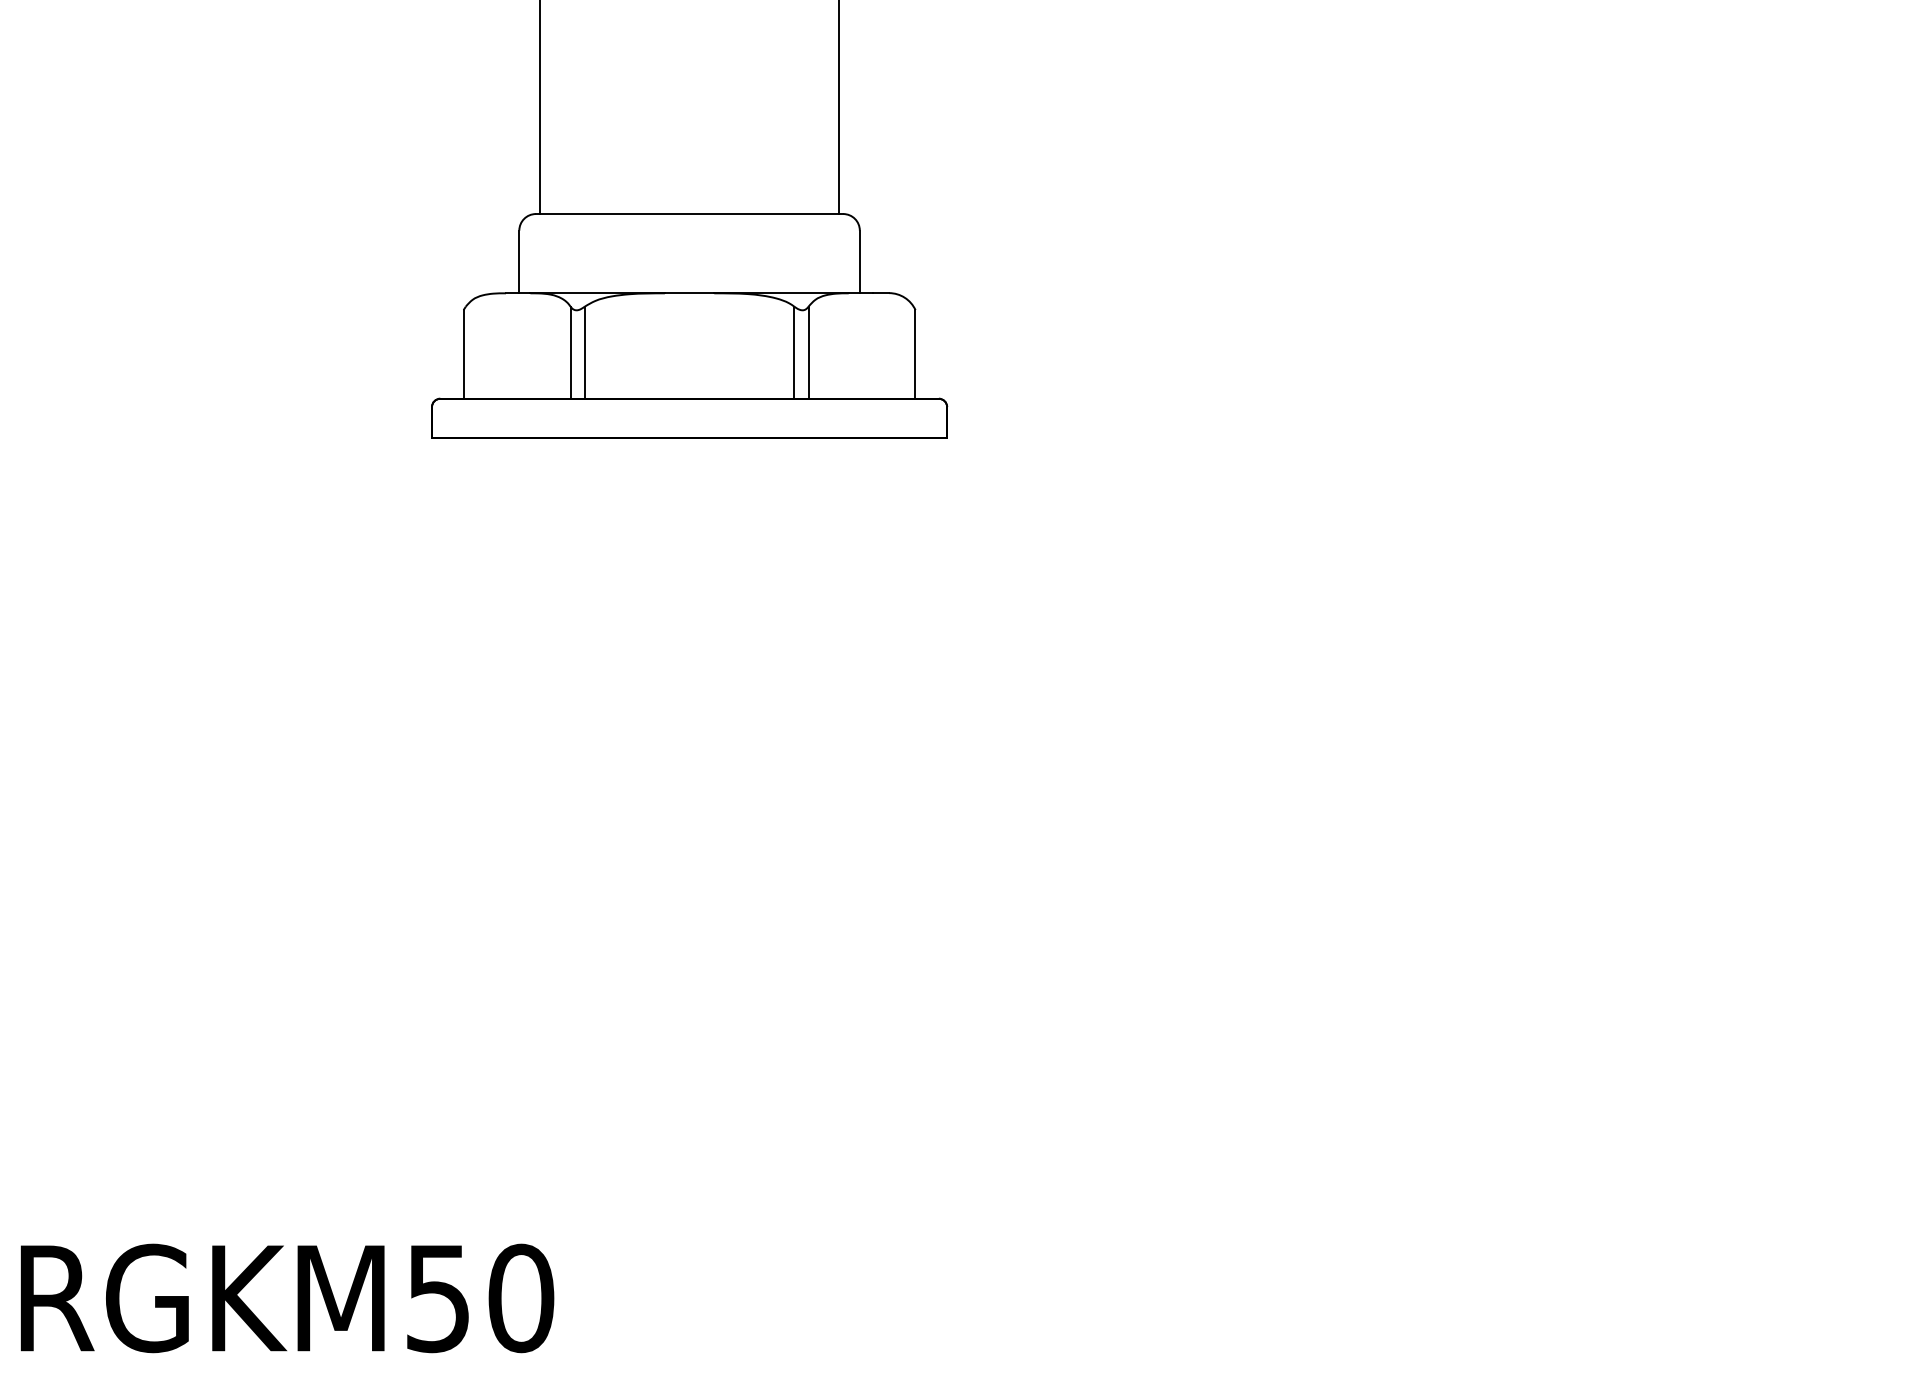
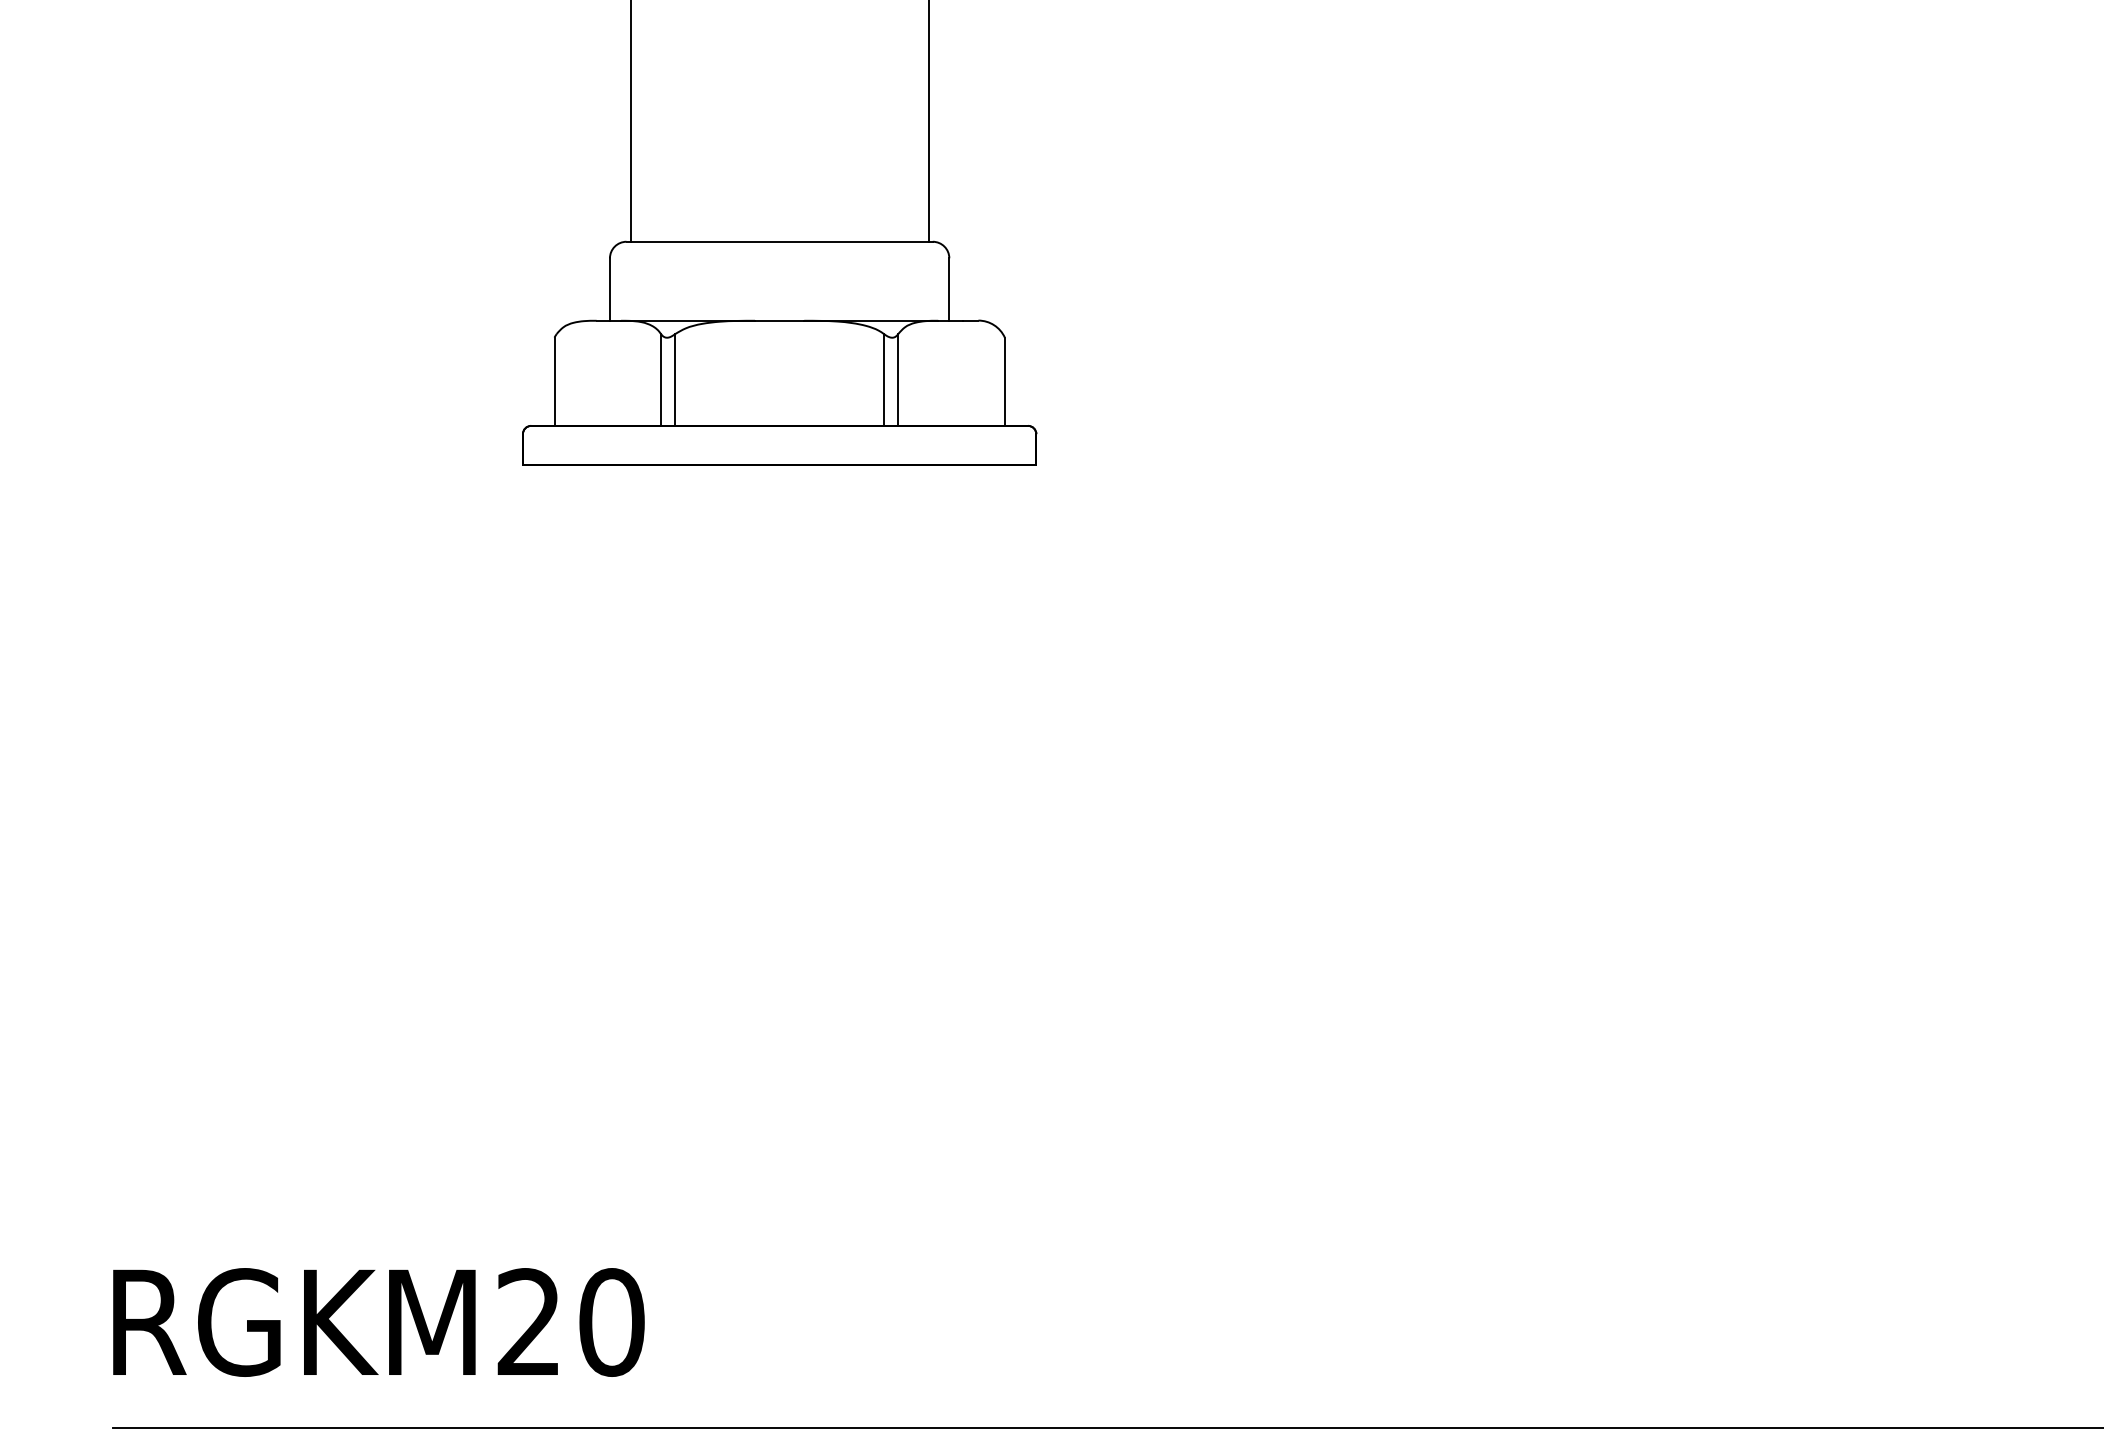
text: (437, 1298) -> (528, 1322), RGKM50 -> RGKM20

